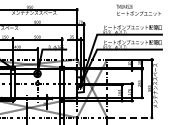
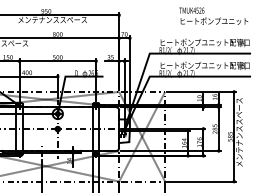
line: (130, 117) -> (201, 181), dashed -> solid

